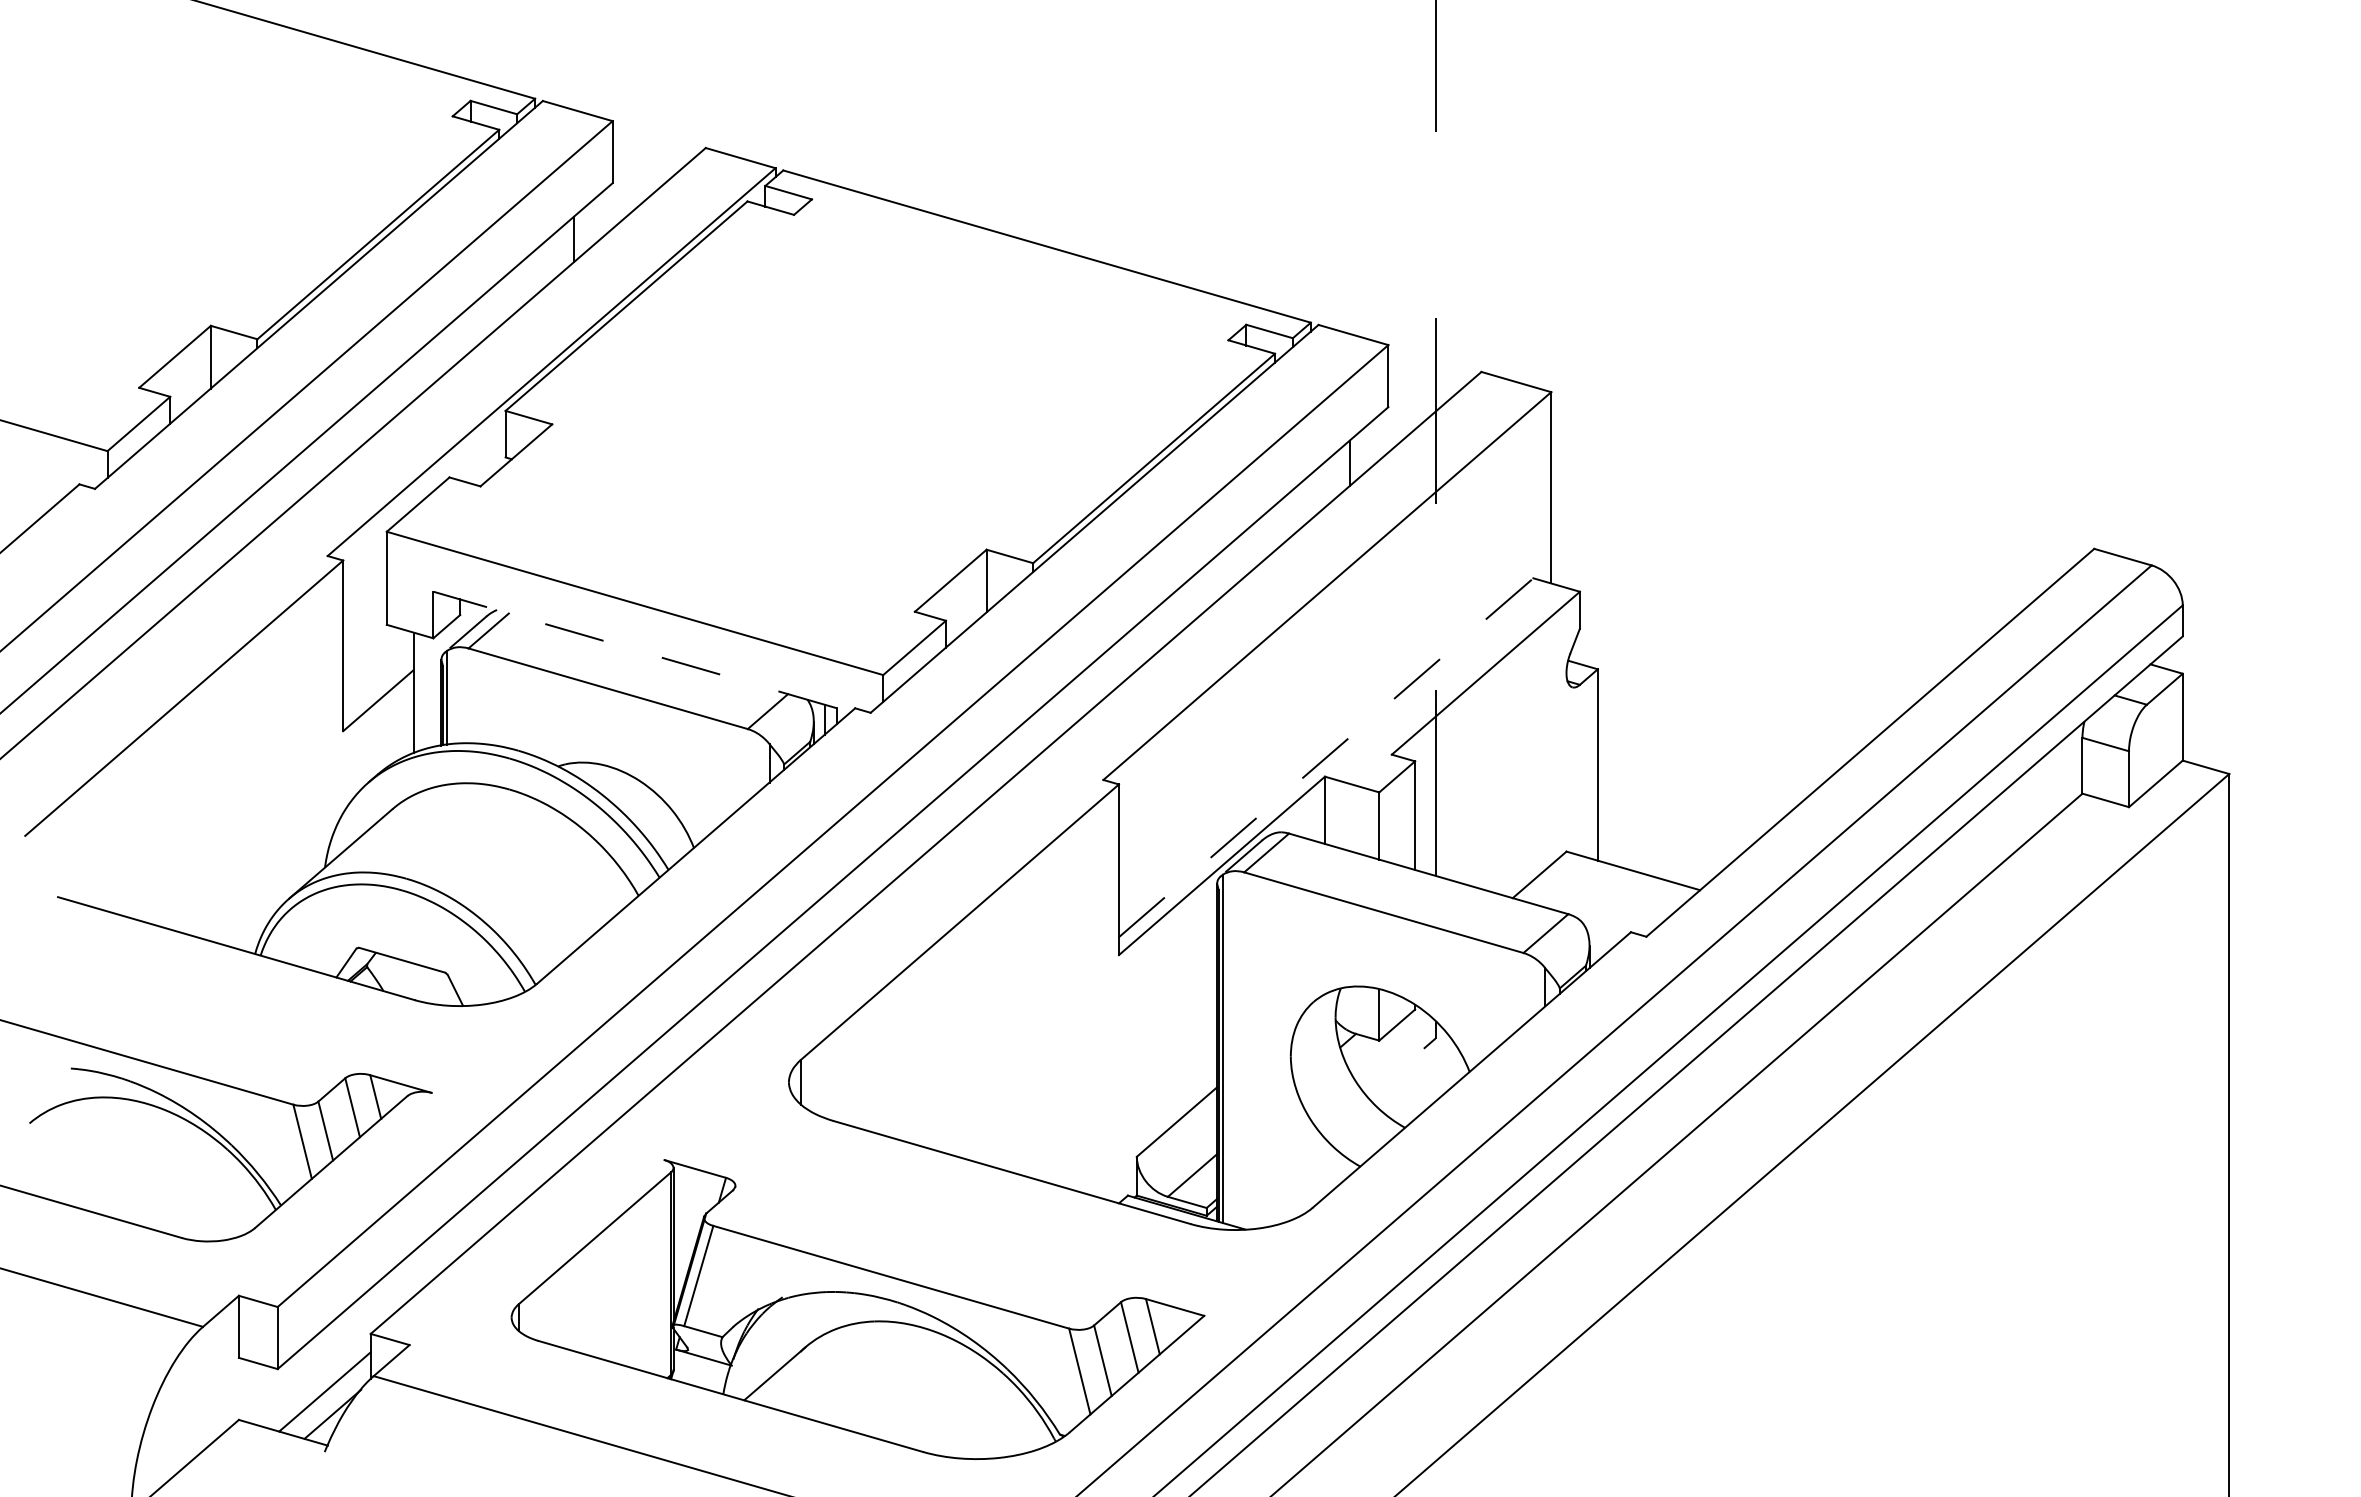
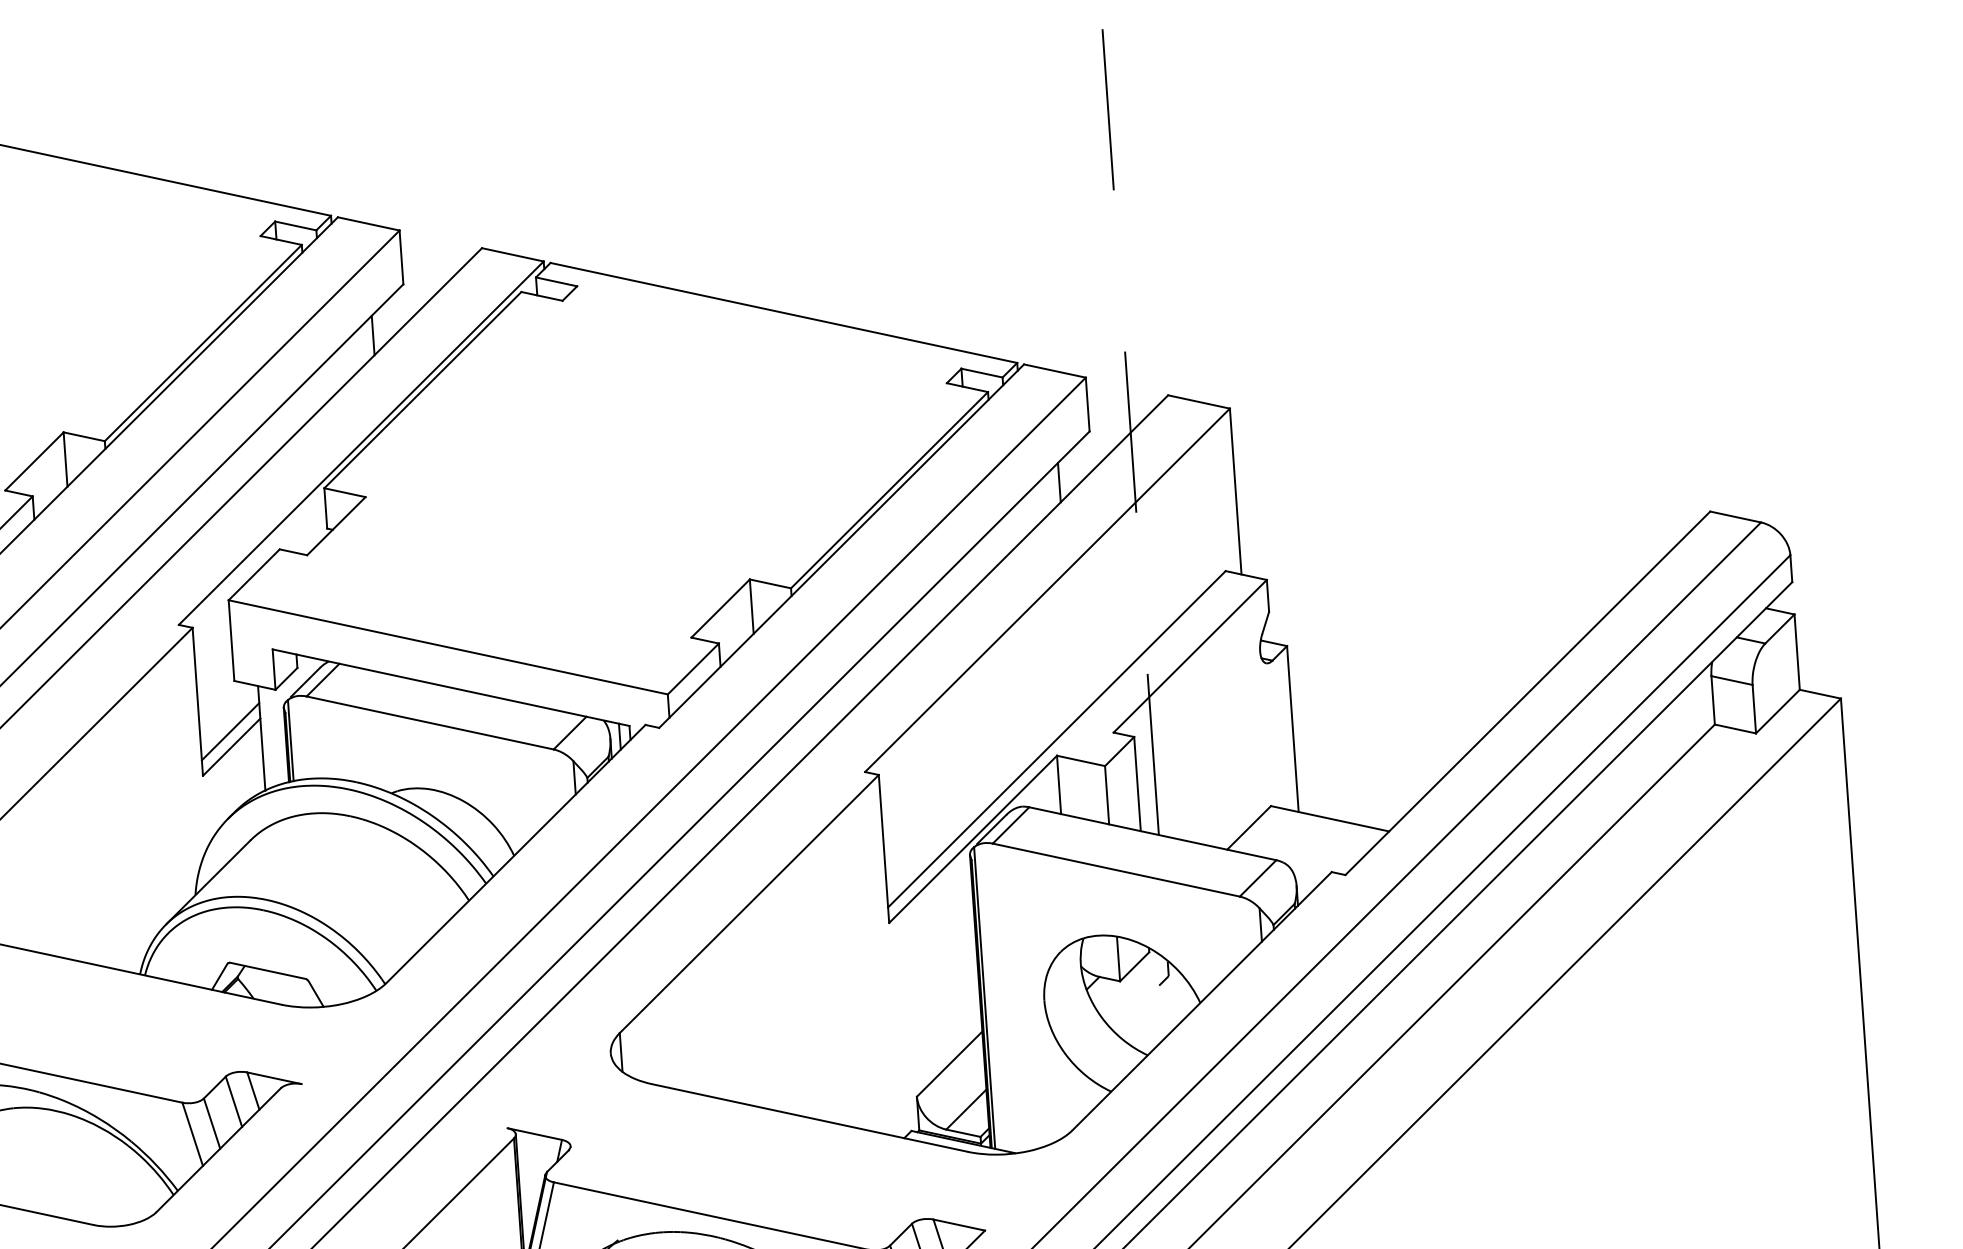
line: (635, 649) -> (451, 687), dashed -> solid
line: (378, 682) -> (230, 731), added
line: (1326, 757) -> (1057, 739), dashed -> solid

